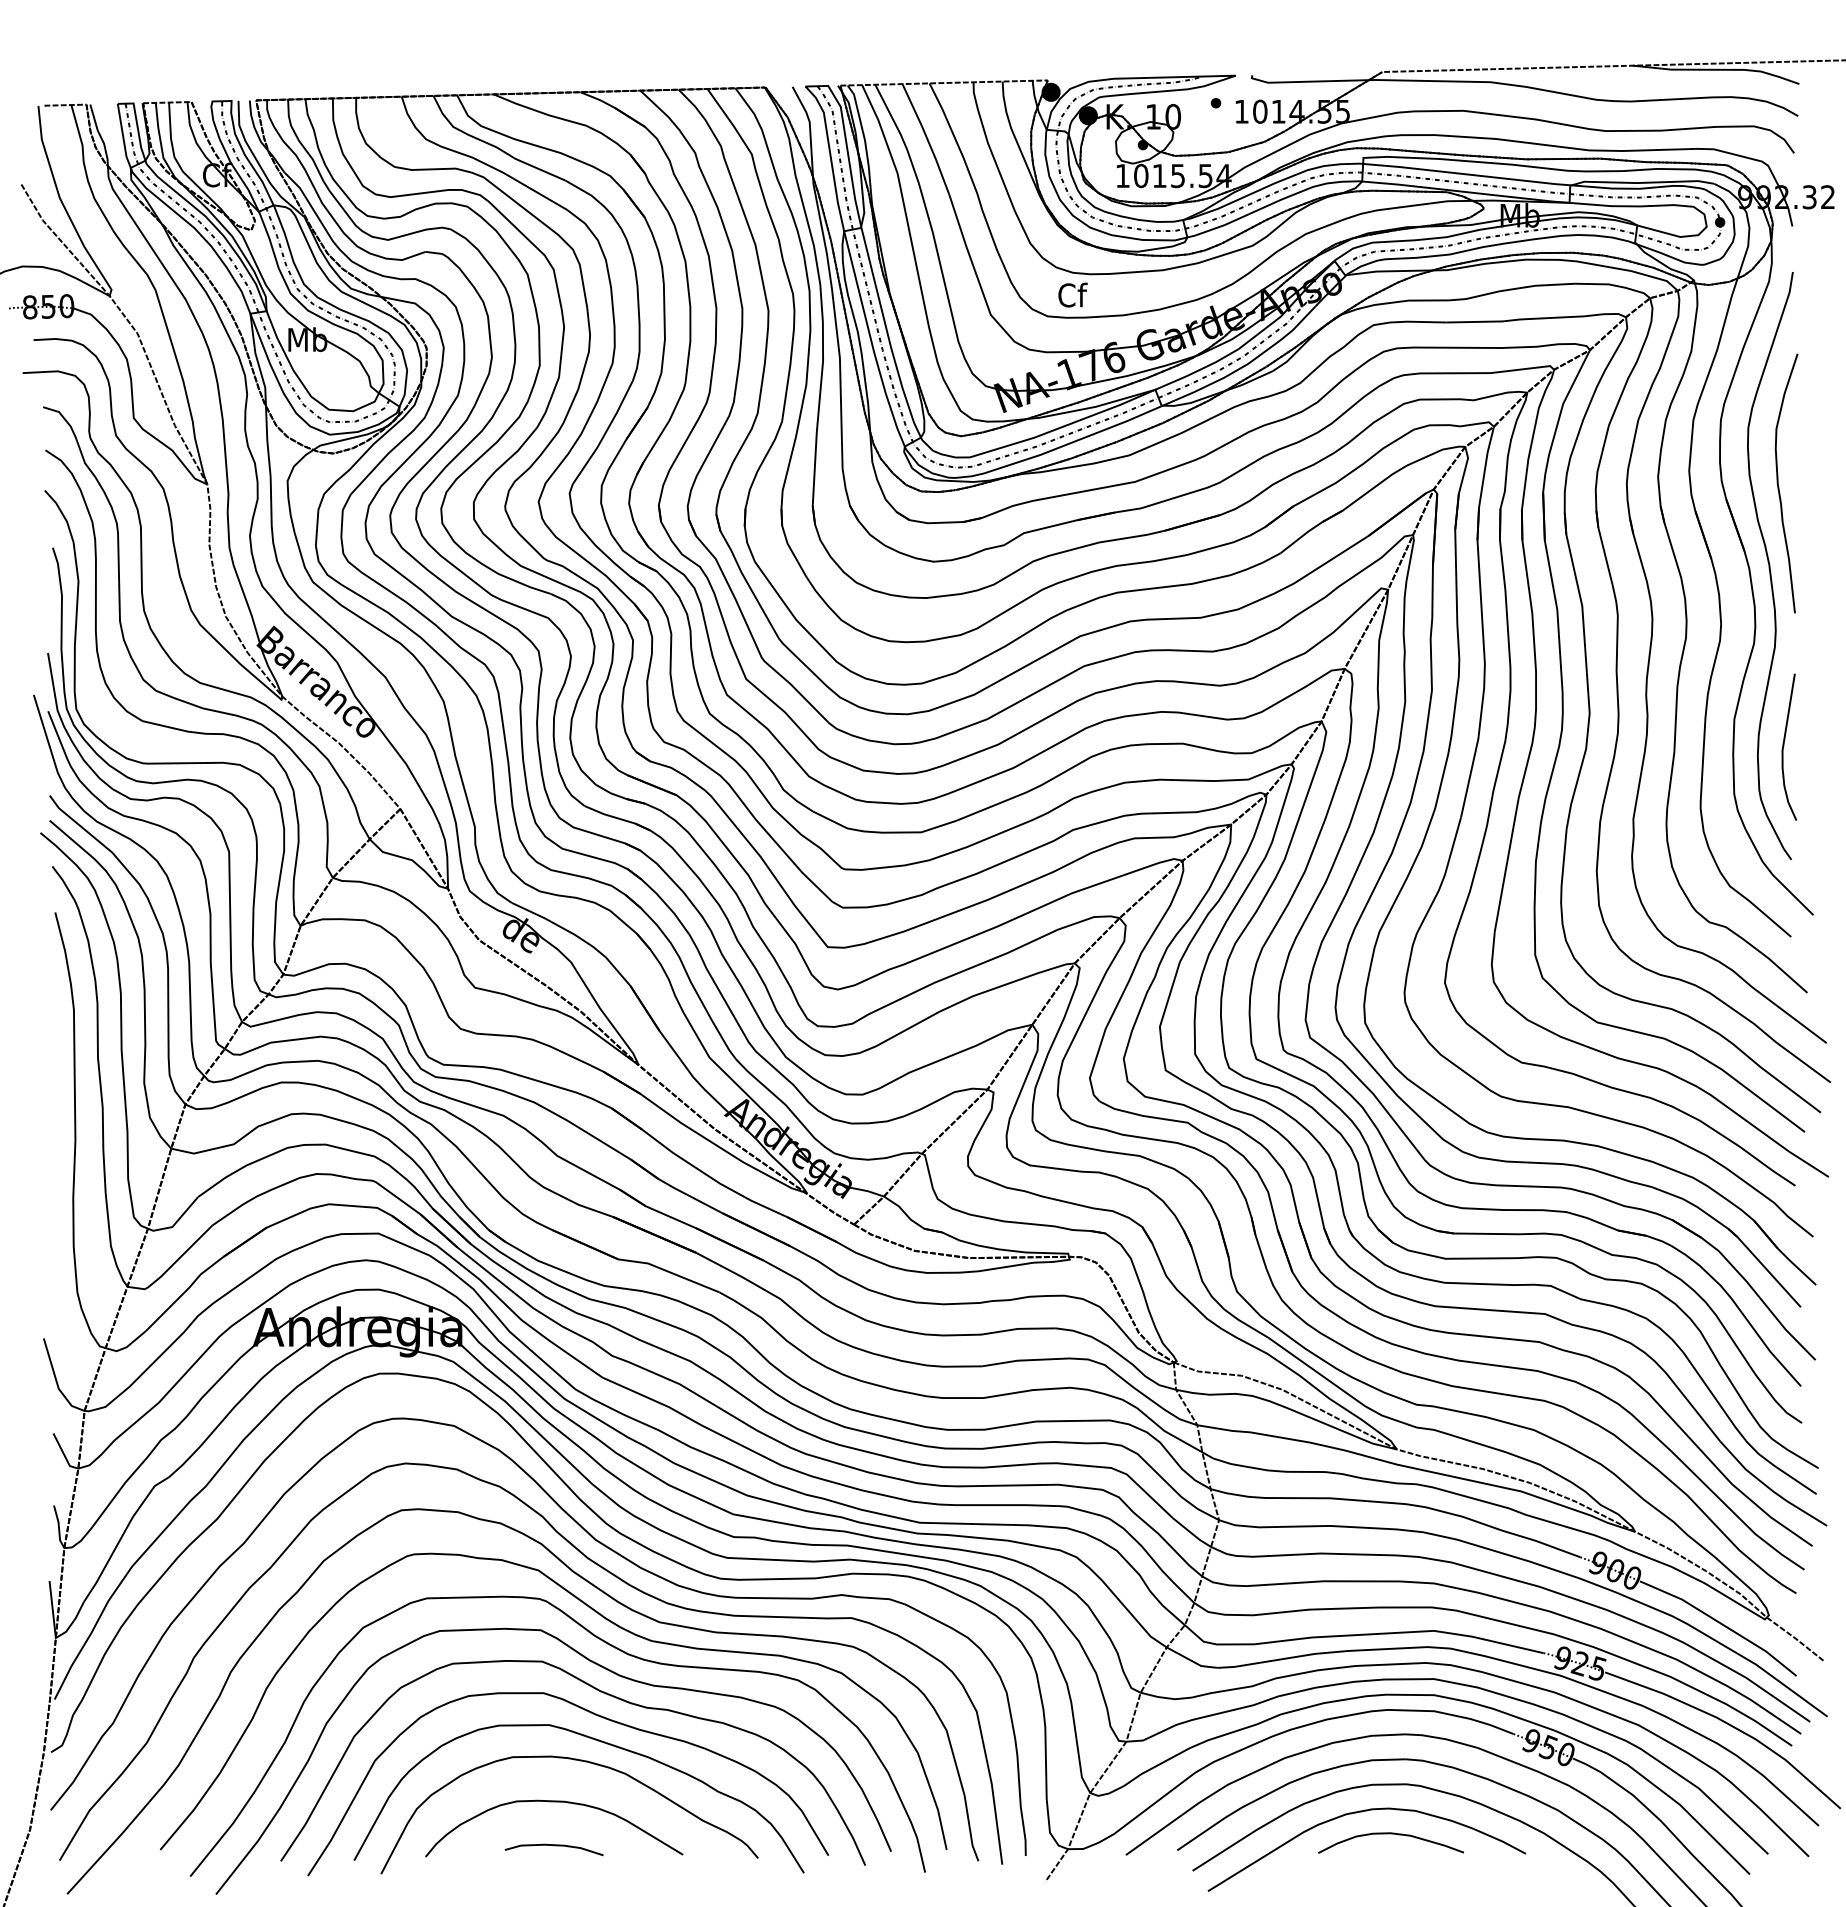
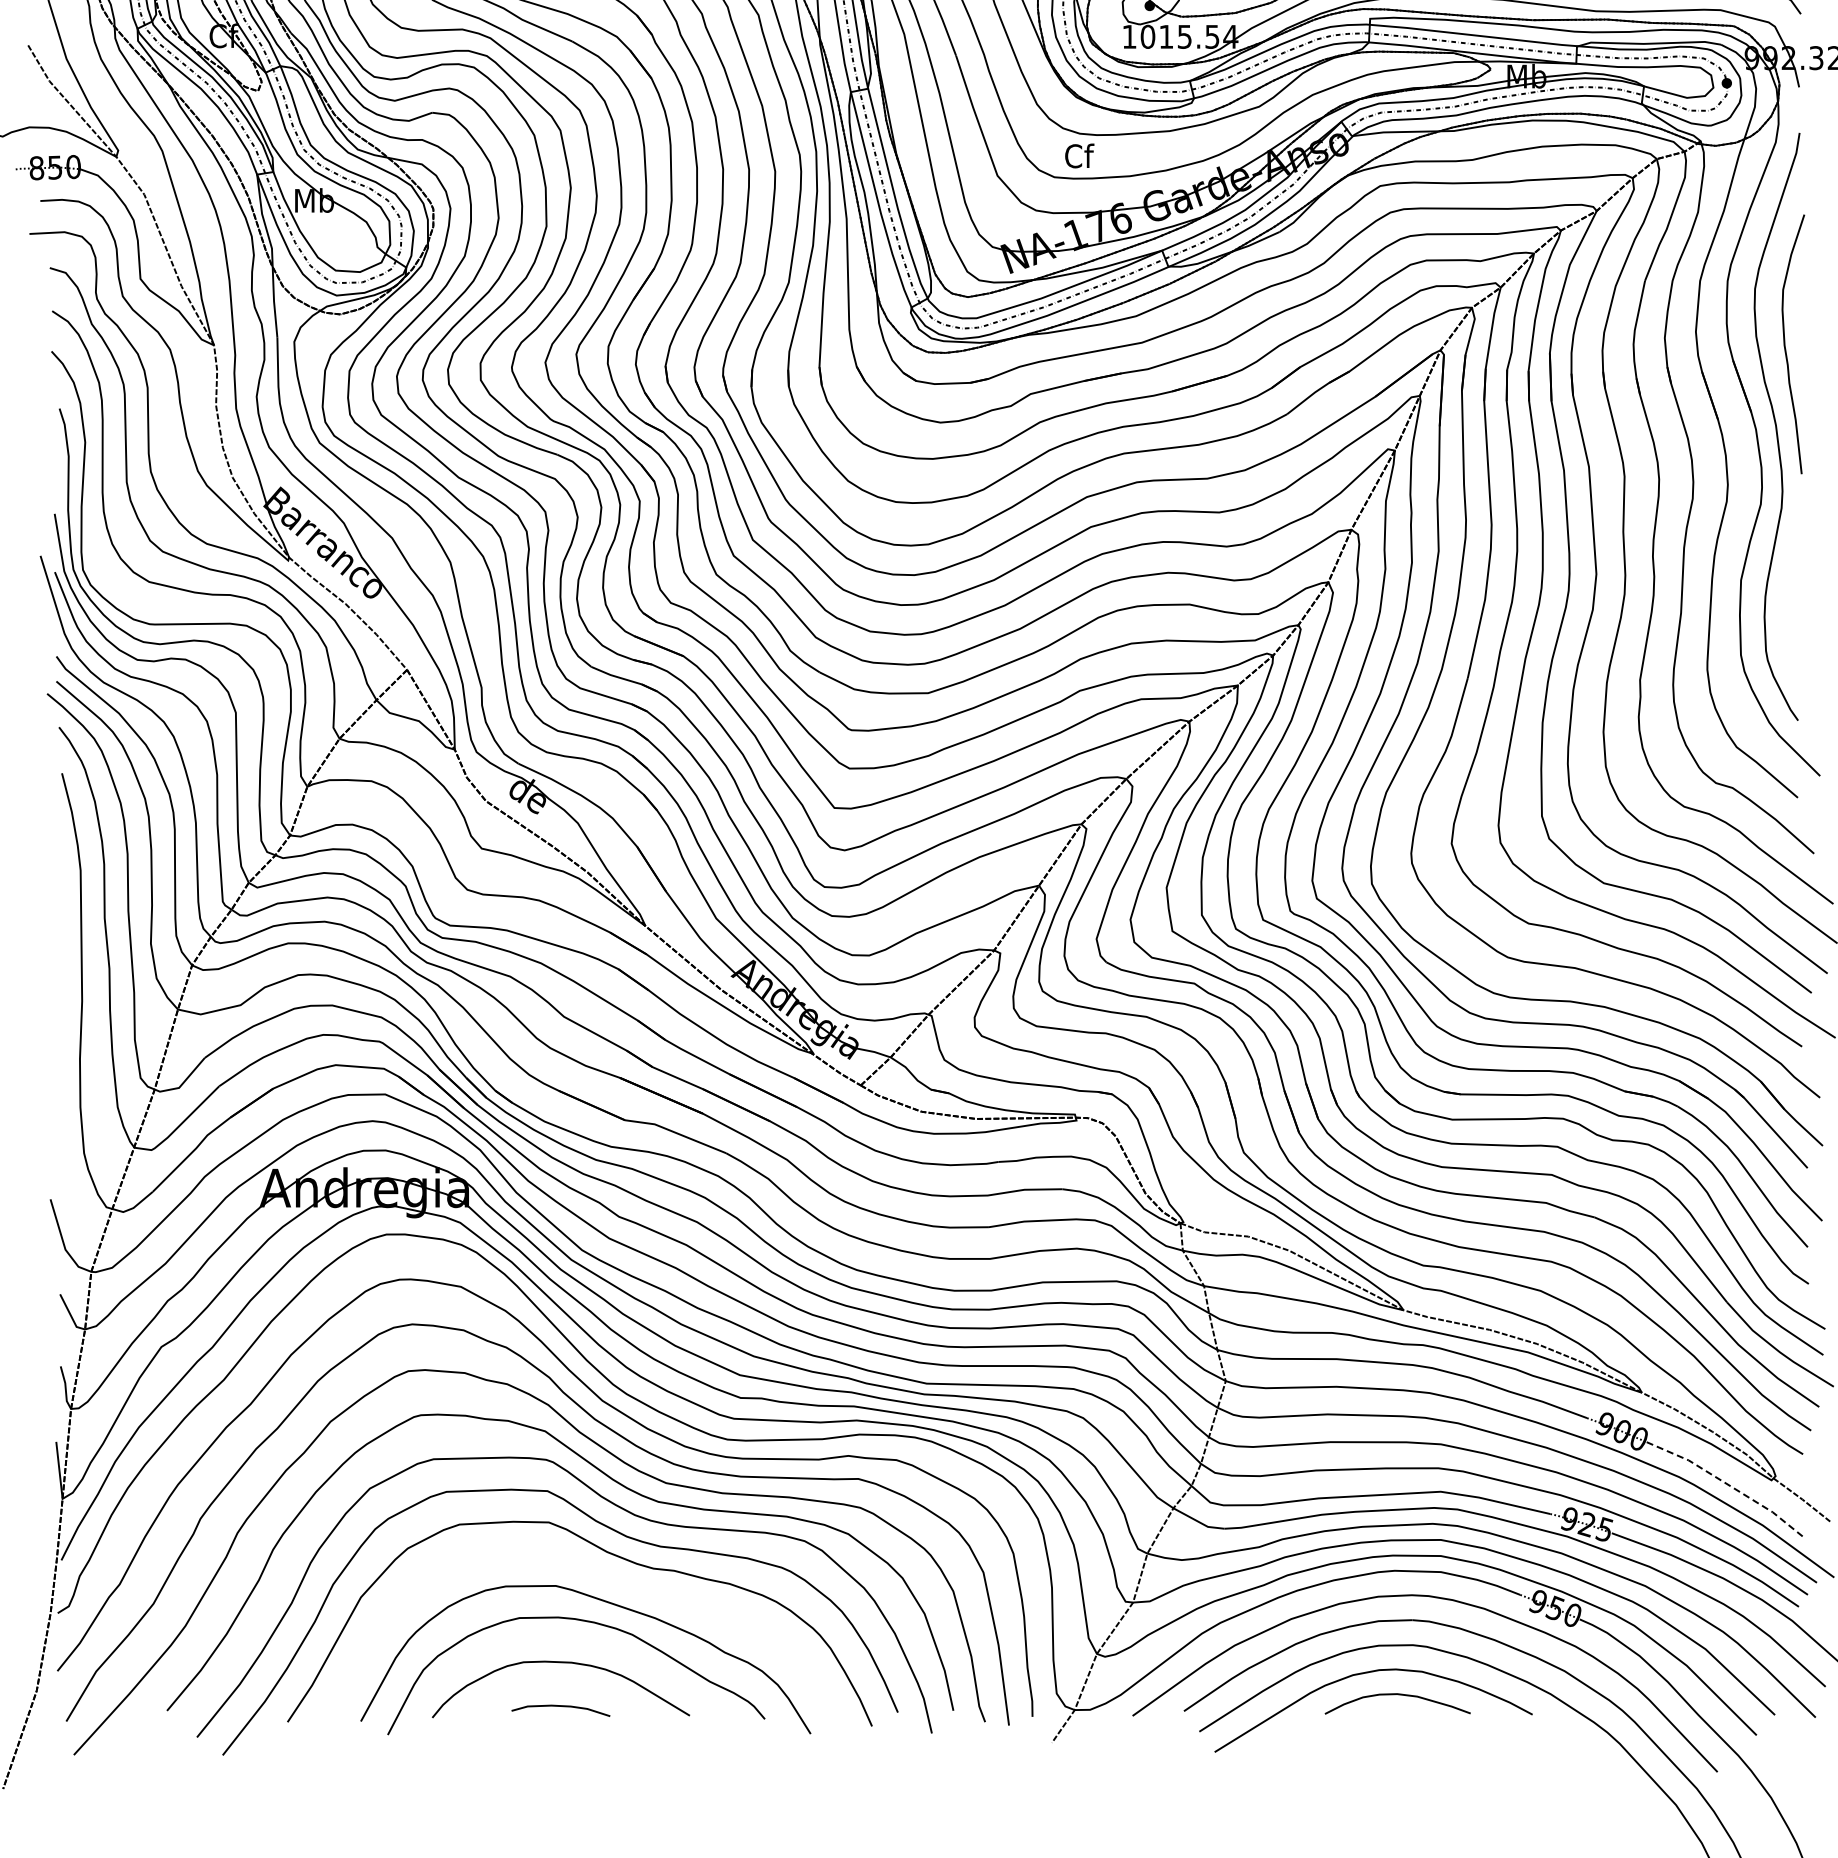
curve: (1784, 746) -> (1791, 607), removed
line: (1721, 1624) -> (1728, 1485), solid -> dashed
curve: (597, 1716) -> (604, 1577), removed

